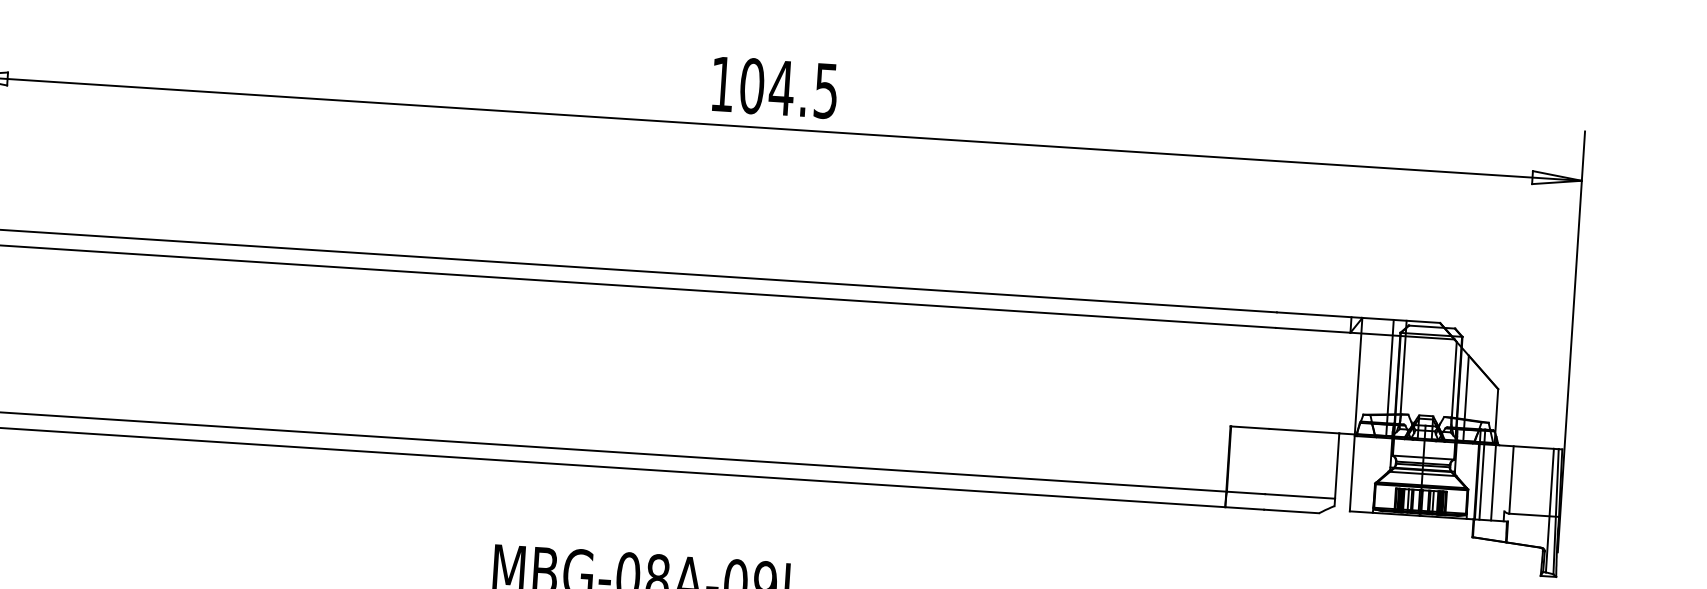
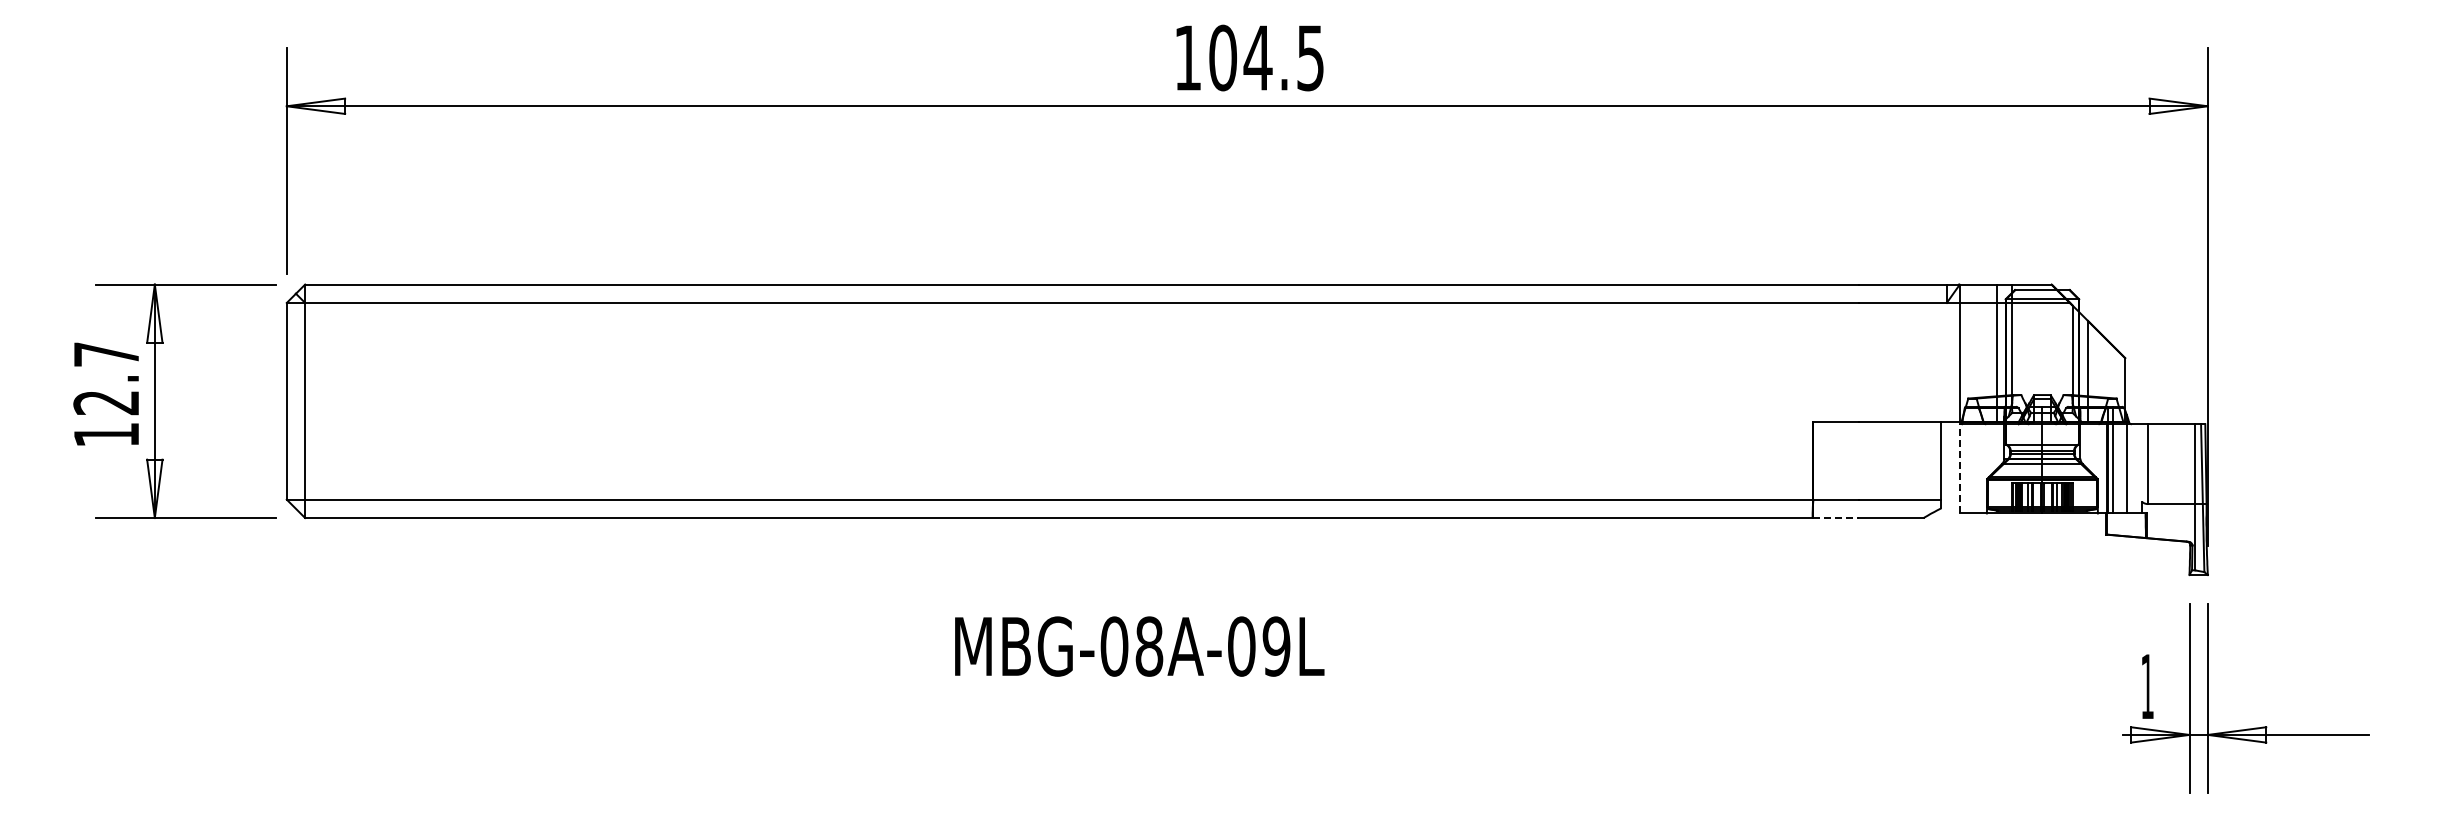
line: (1352, 473) -> (1959, 468), solid -> dashed
line: (1244, 508) -> (1835, 518), solid -> dashed

